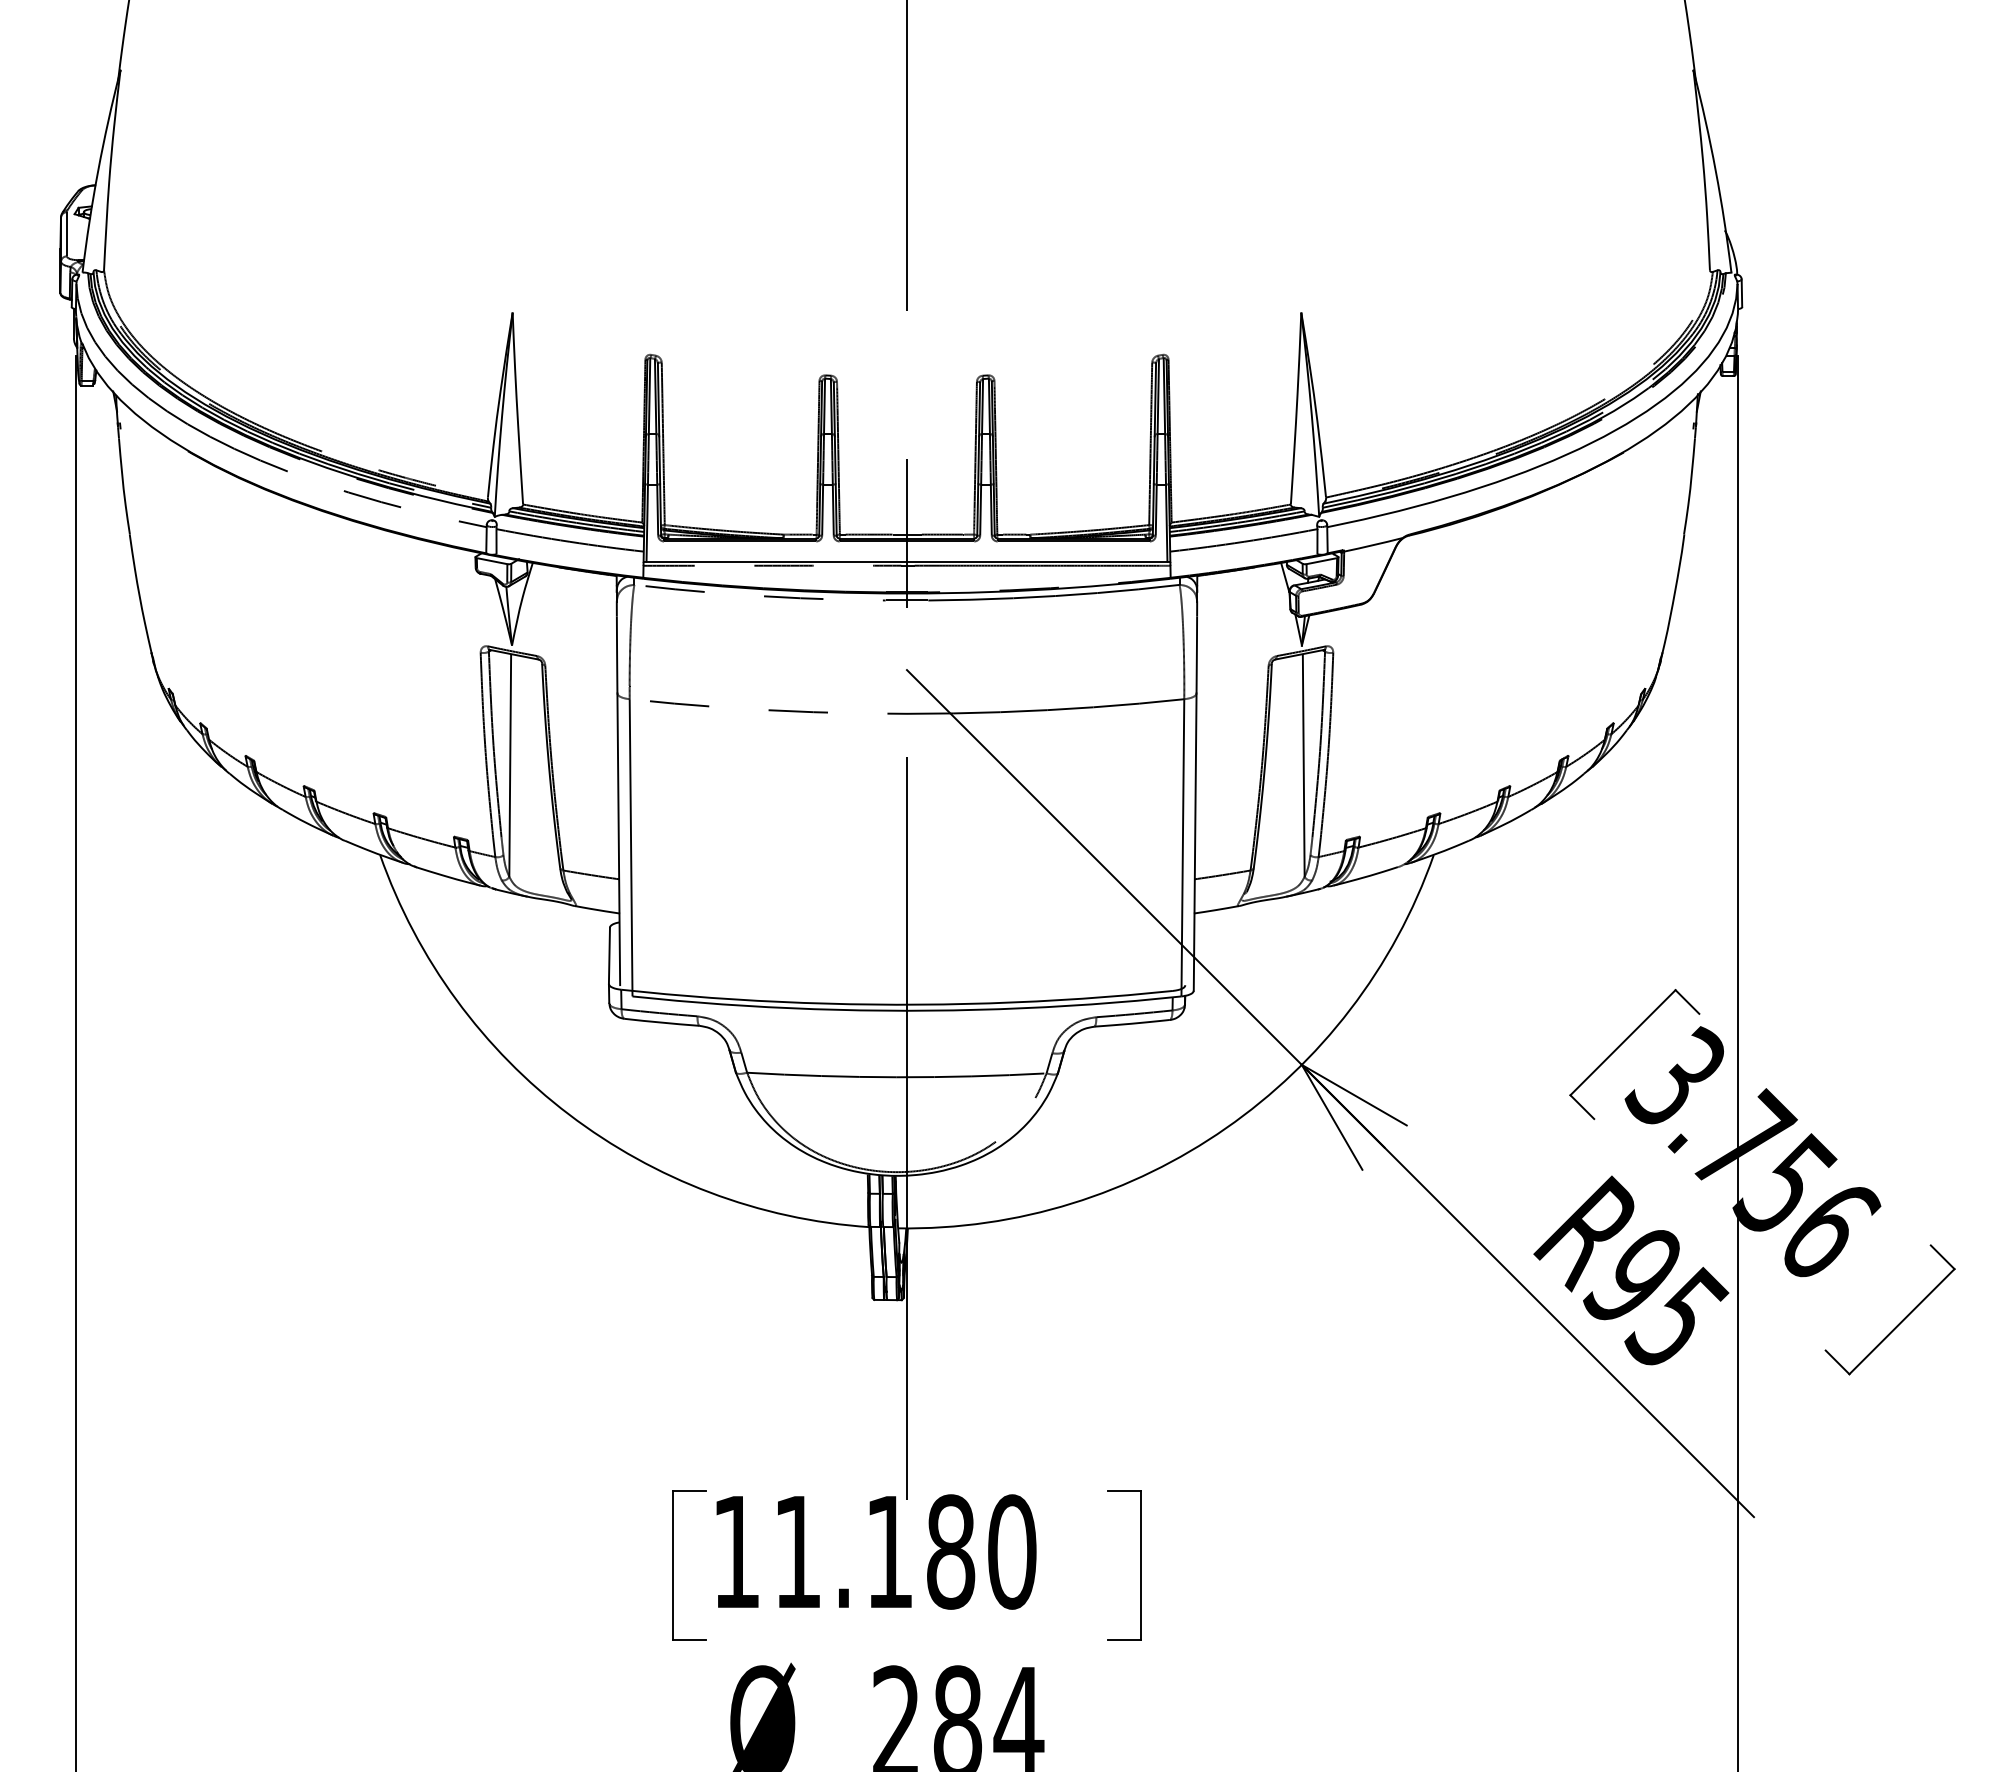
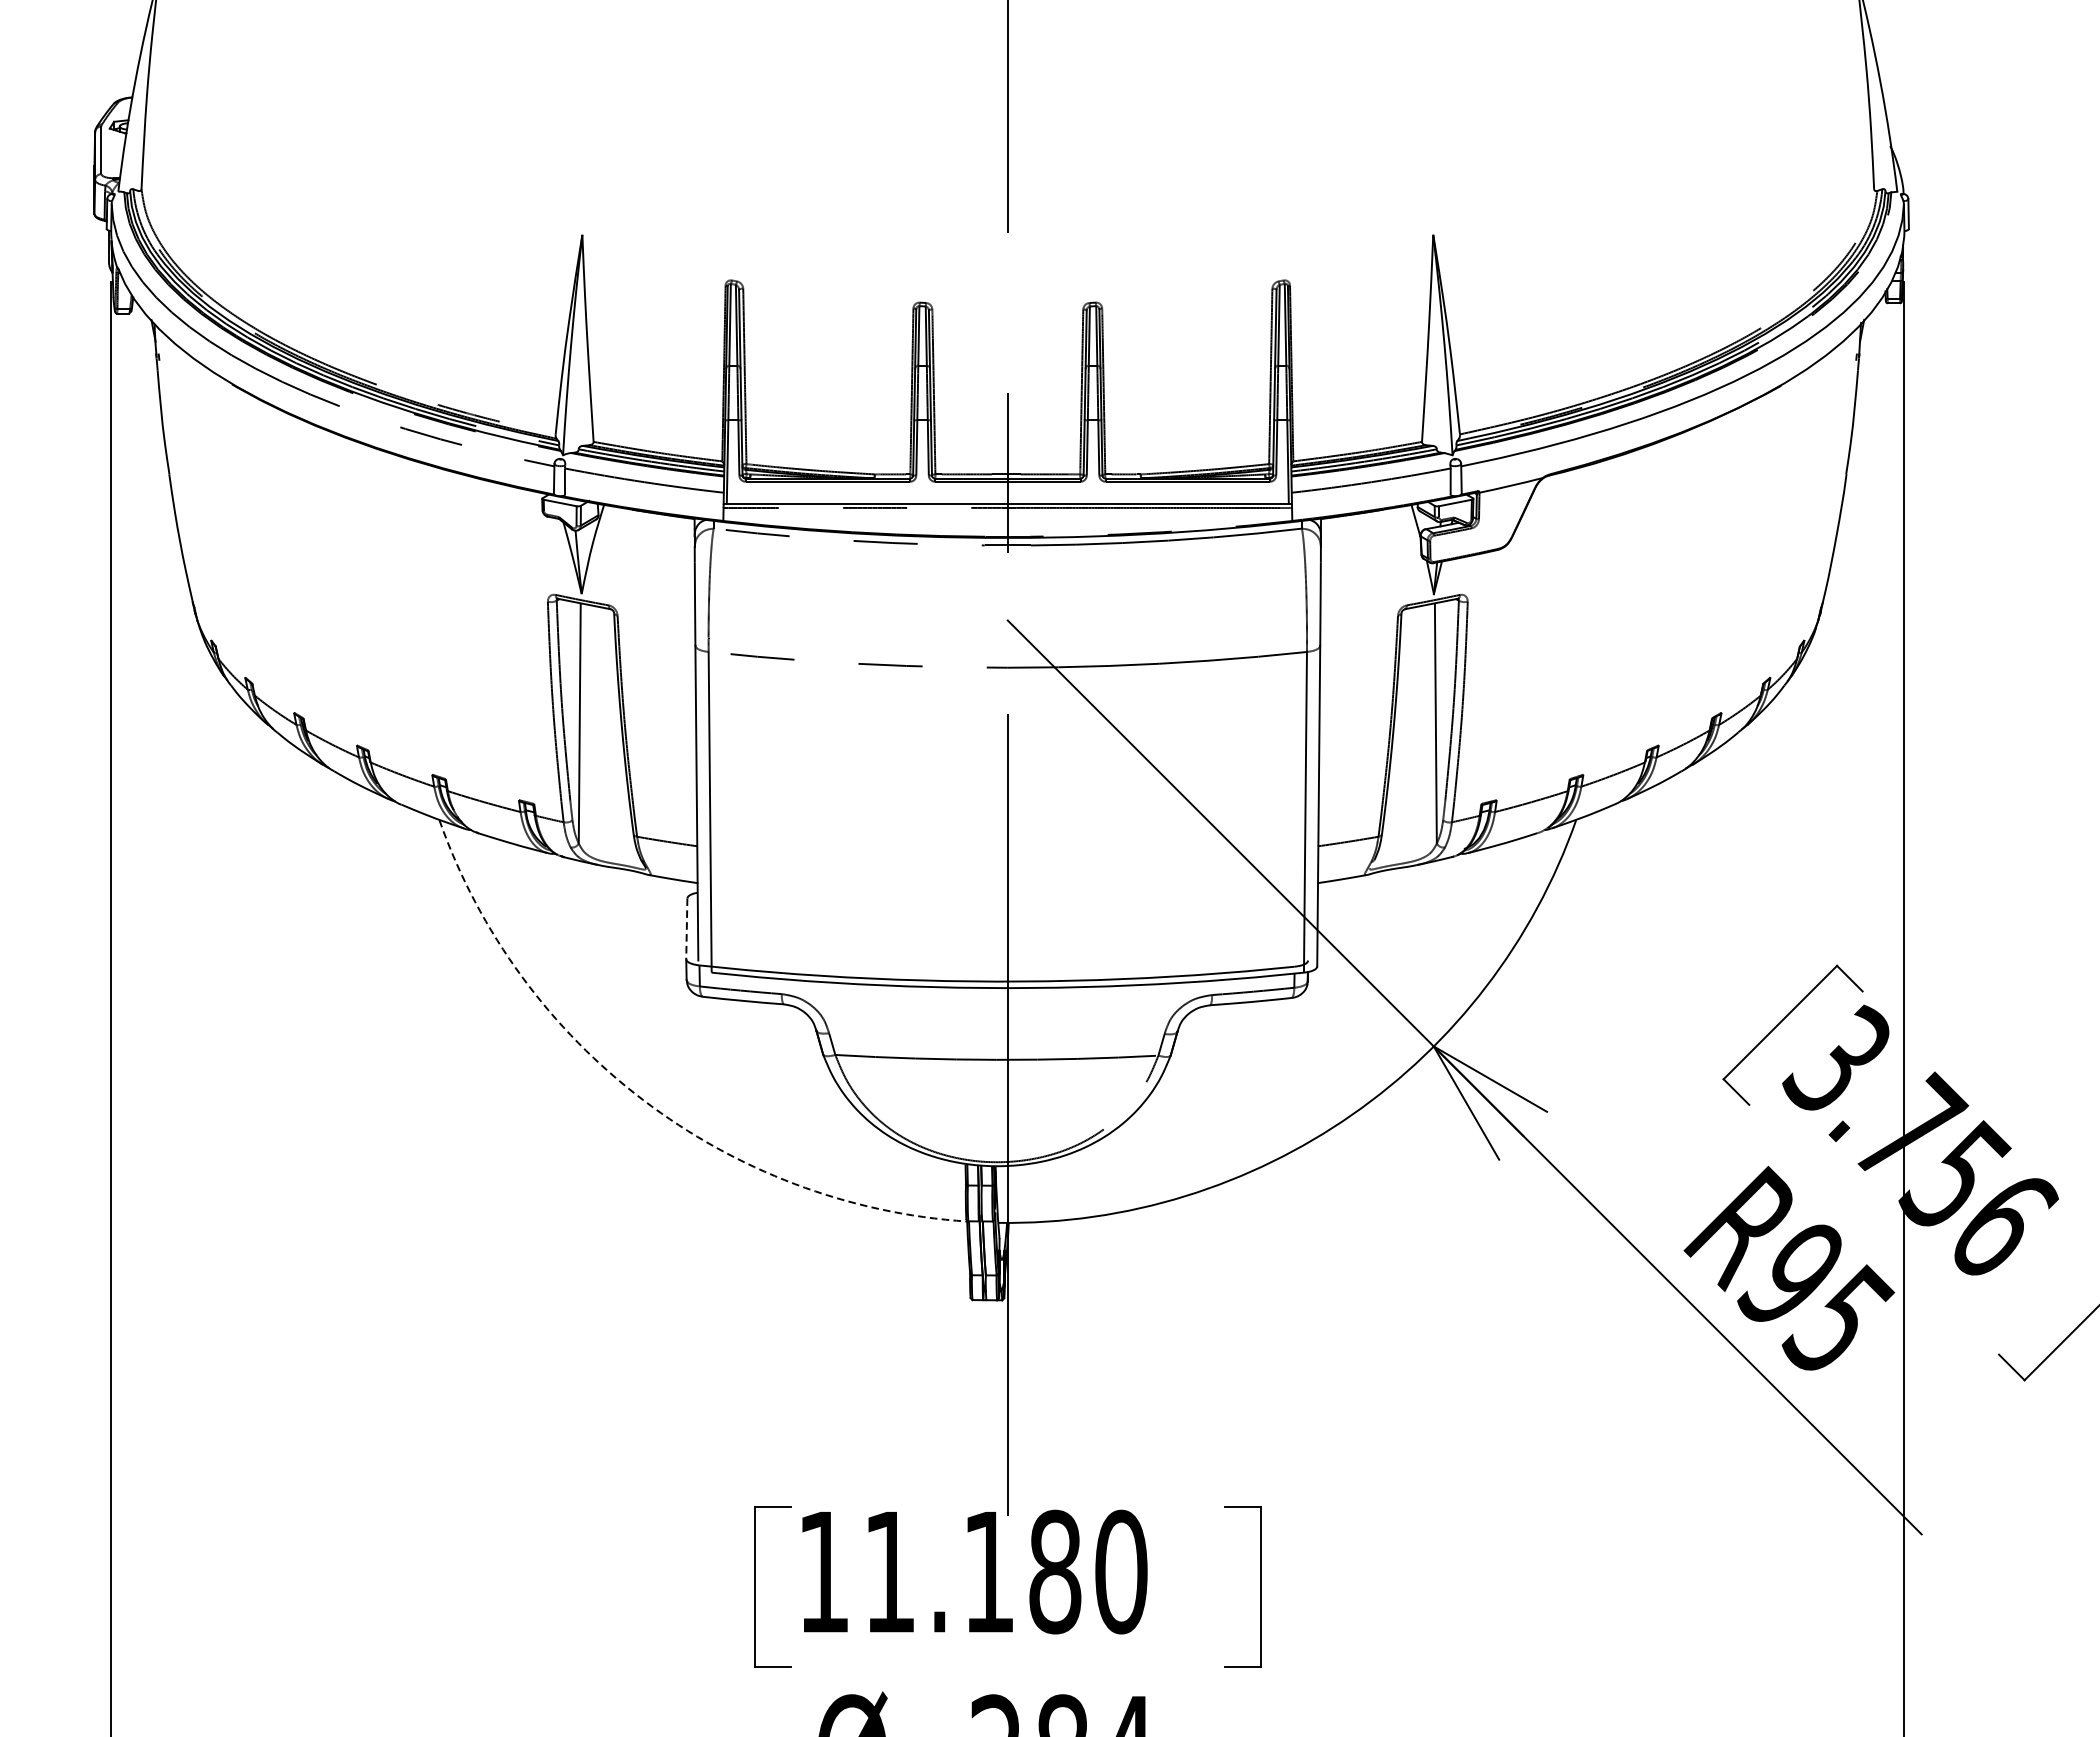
line: (609, 956) -> (686, 929), solid -> dashed
arc: (569, 1114) -> (643, 1100), solid -> dashed

